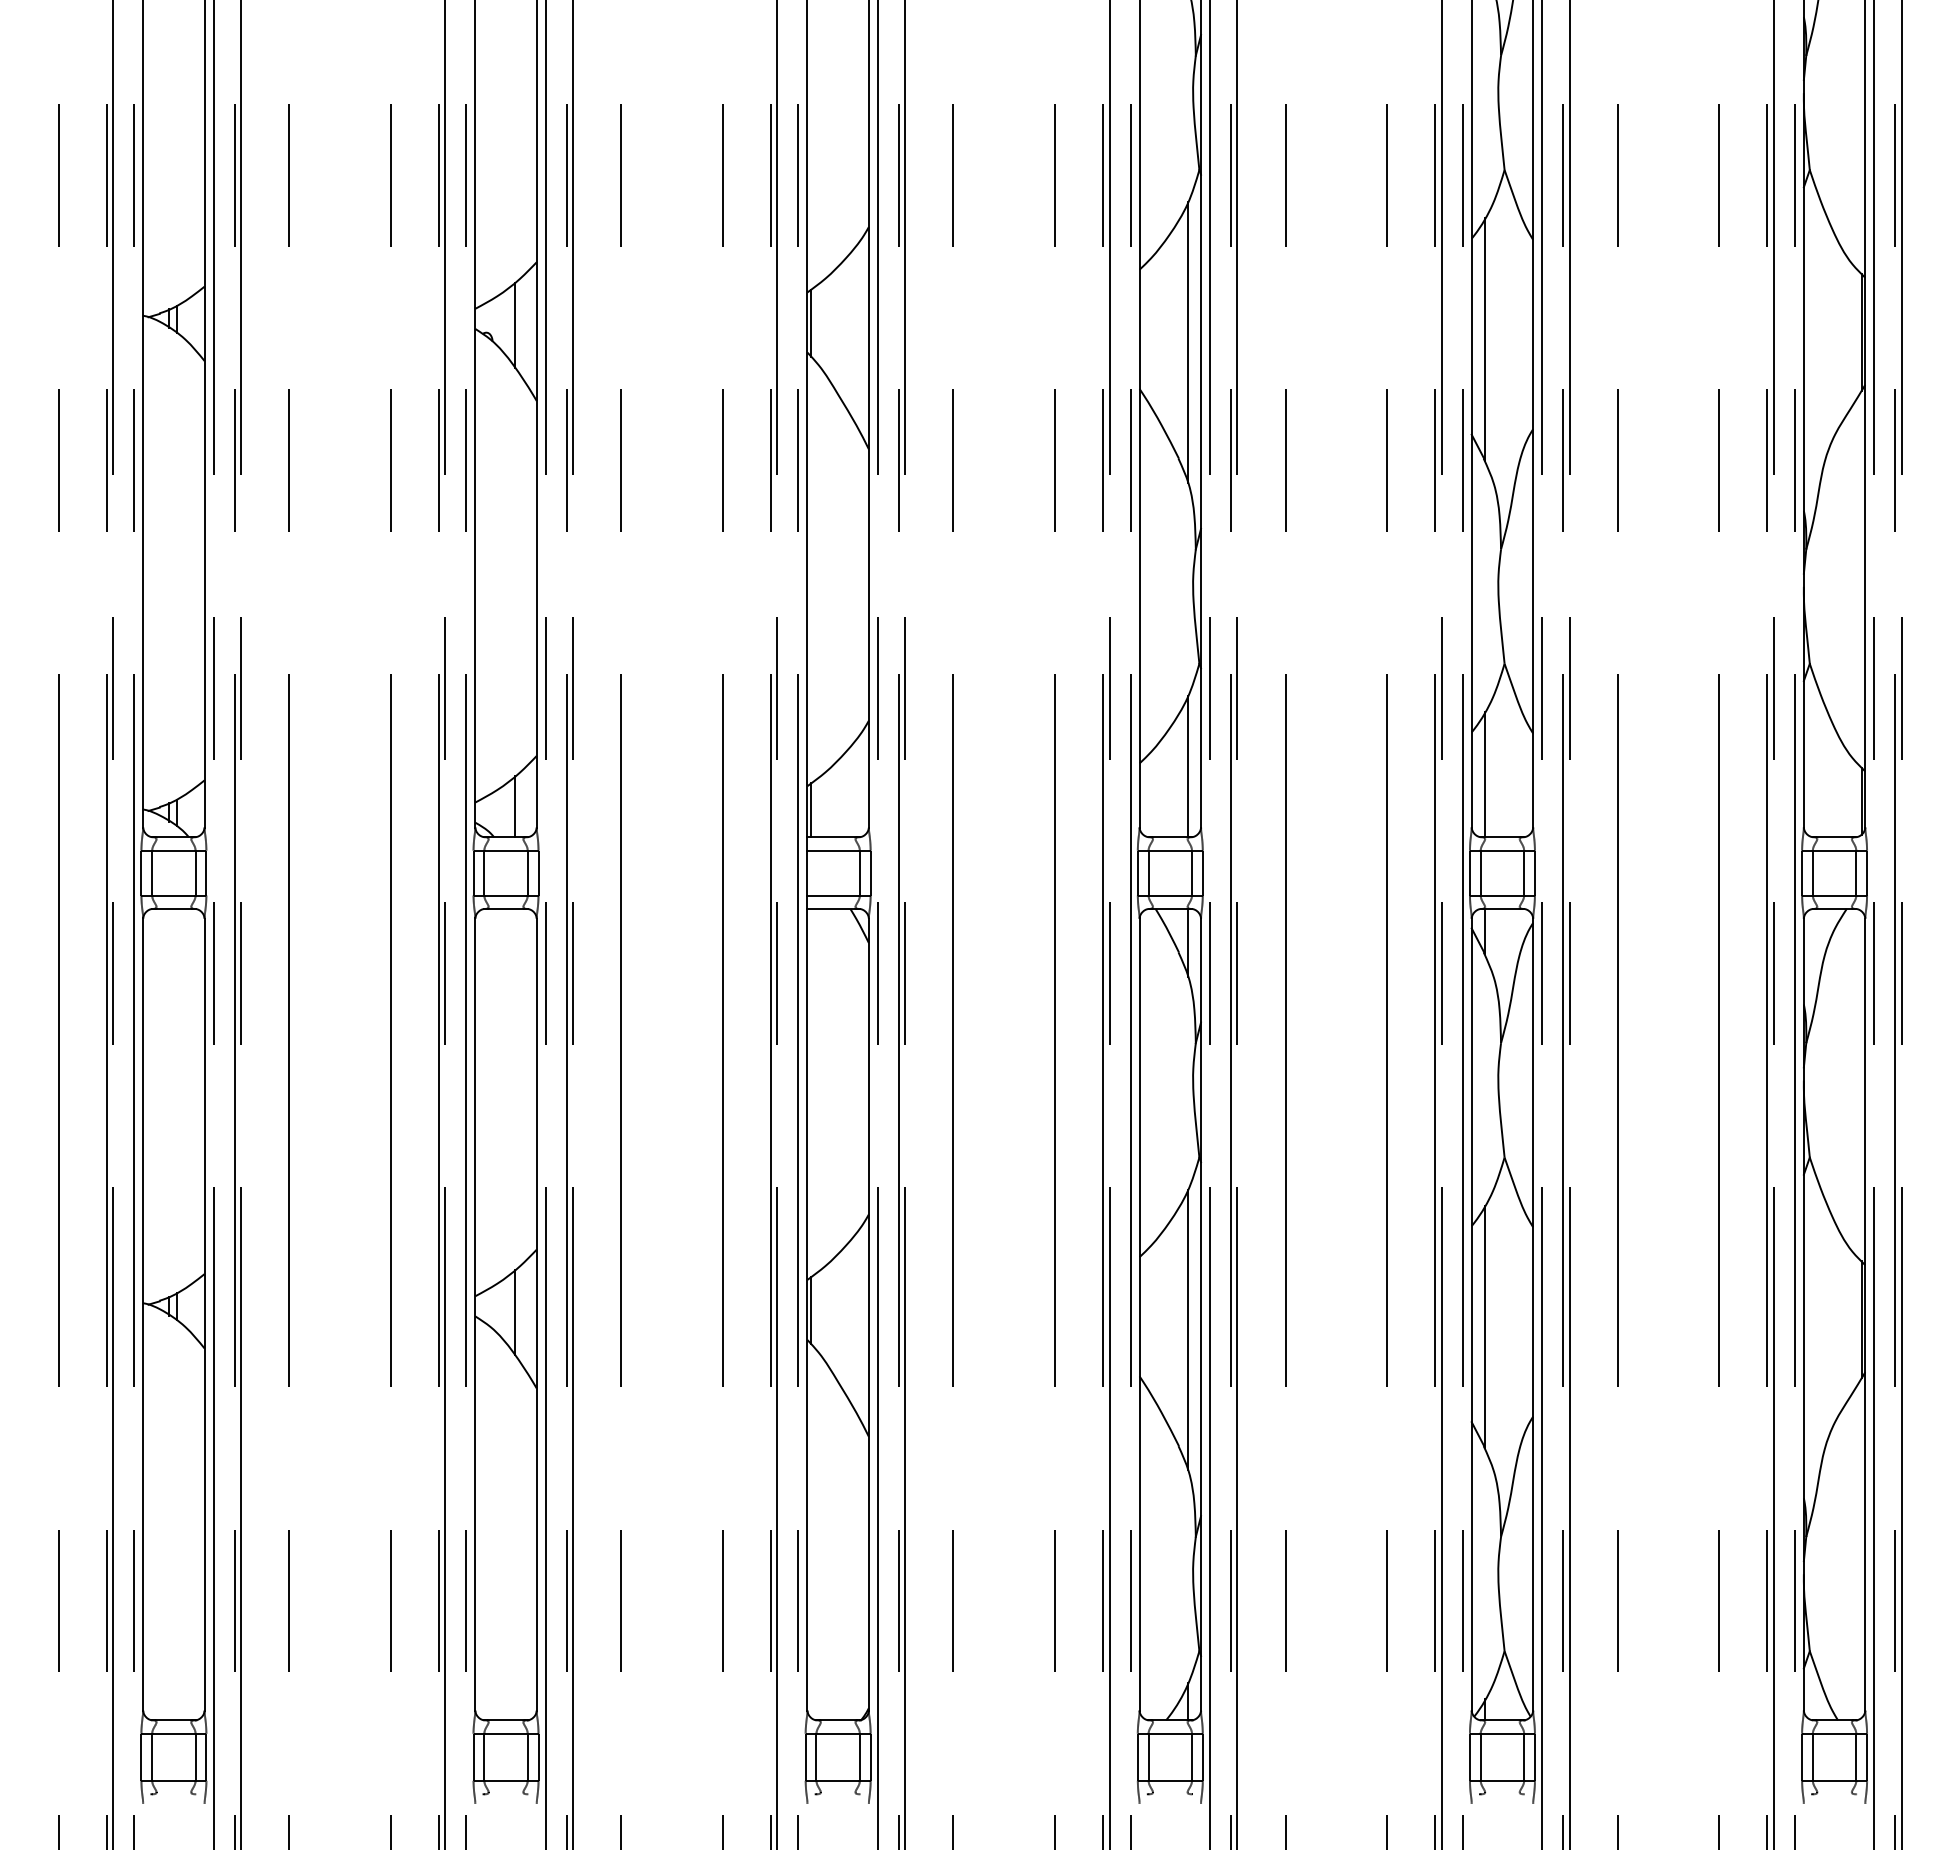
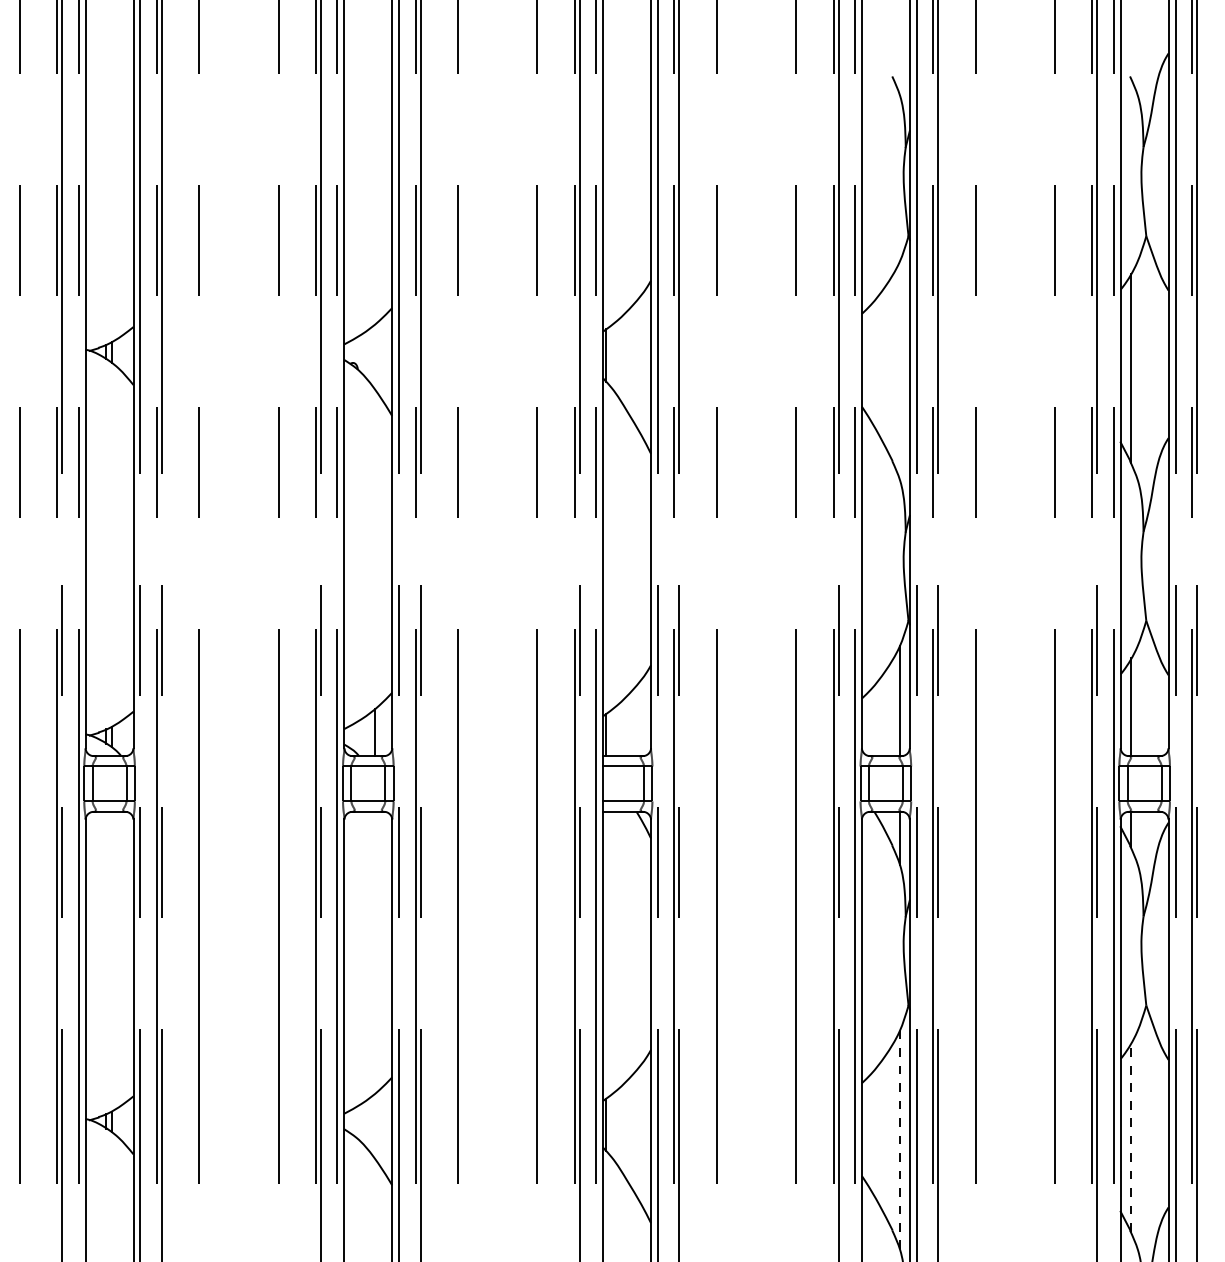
line: (515, 324) -> (375, 356), removed
line: (1188, 342) -> (900, 370), removed
line: (515, 1312) -> (375, 1126), removed
line: (1484, 1326) -> (1130, 1137), solid -> dashed
line: (1188, 1330) -> (900, 1140), solid -> dashed

